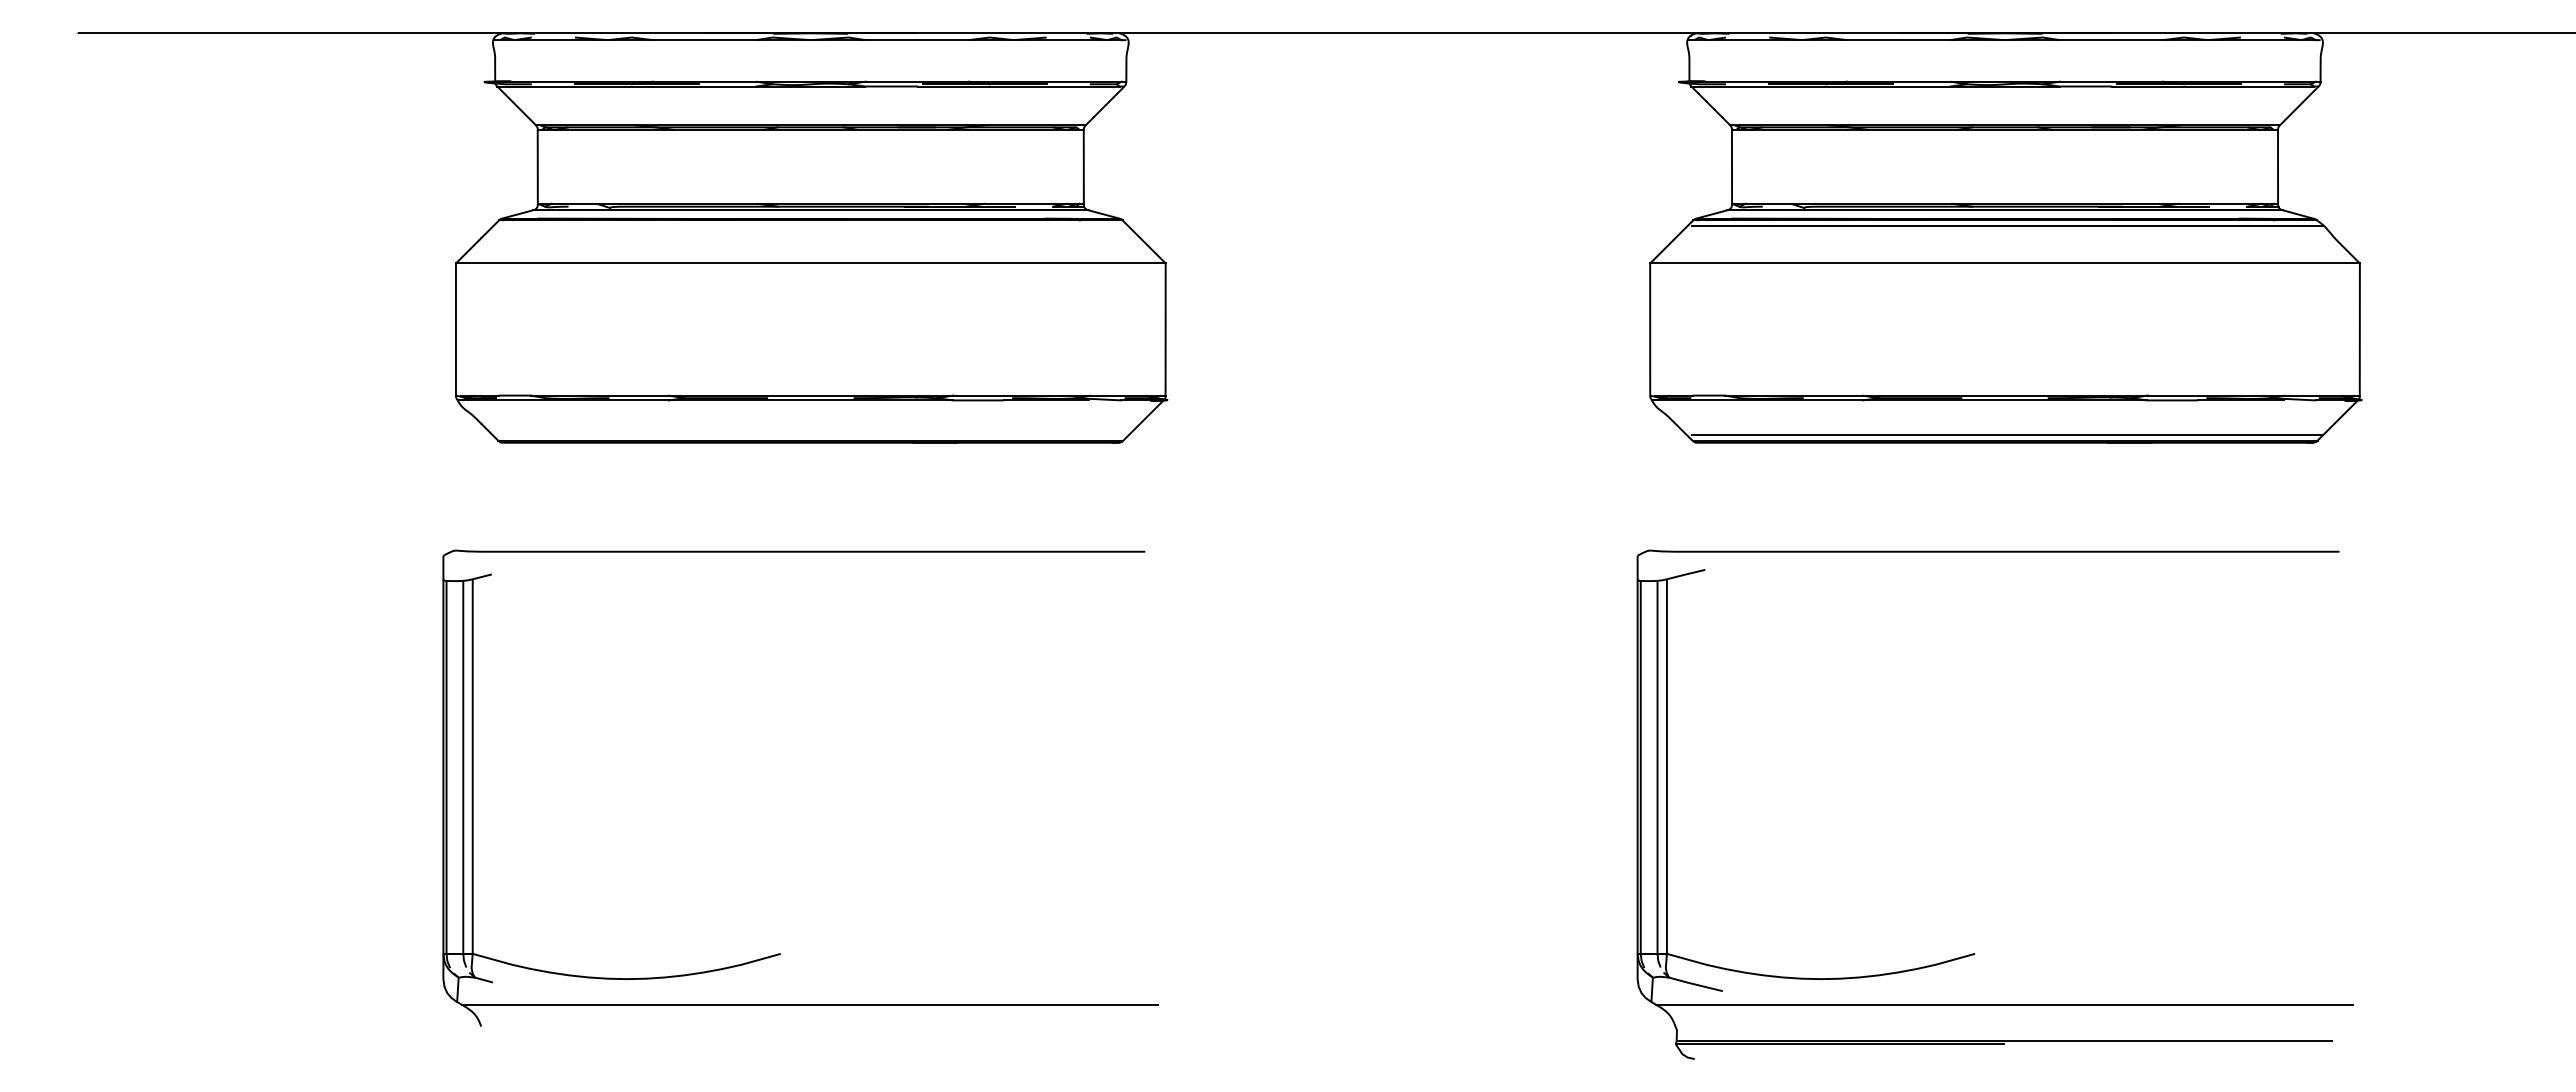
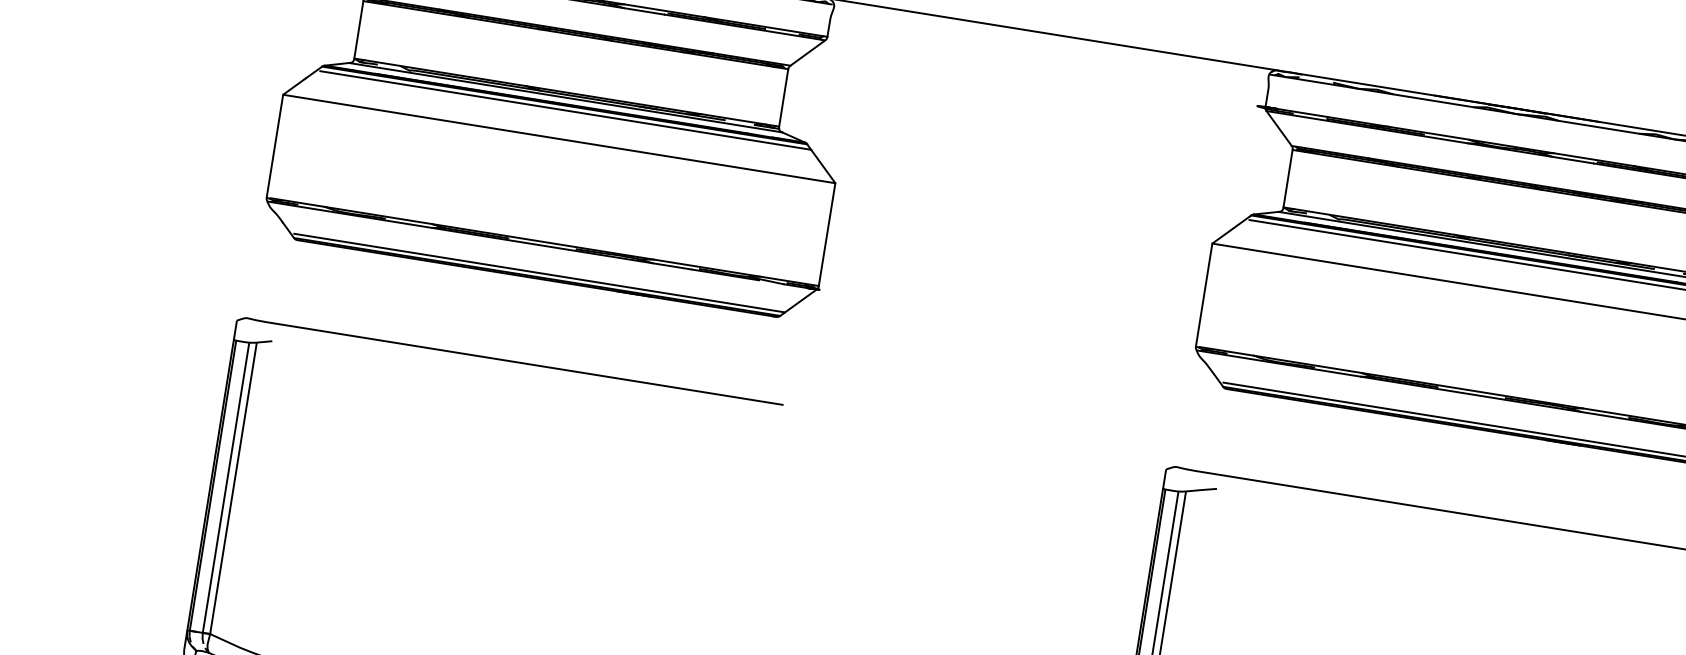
line: (812, 226) -> (565, 110), added
line: (812, 435) -> (539, 273), added

